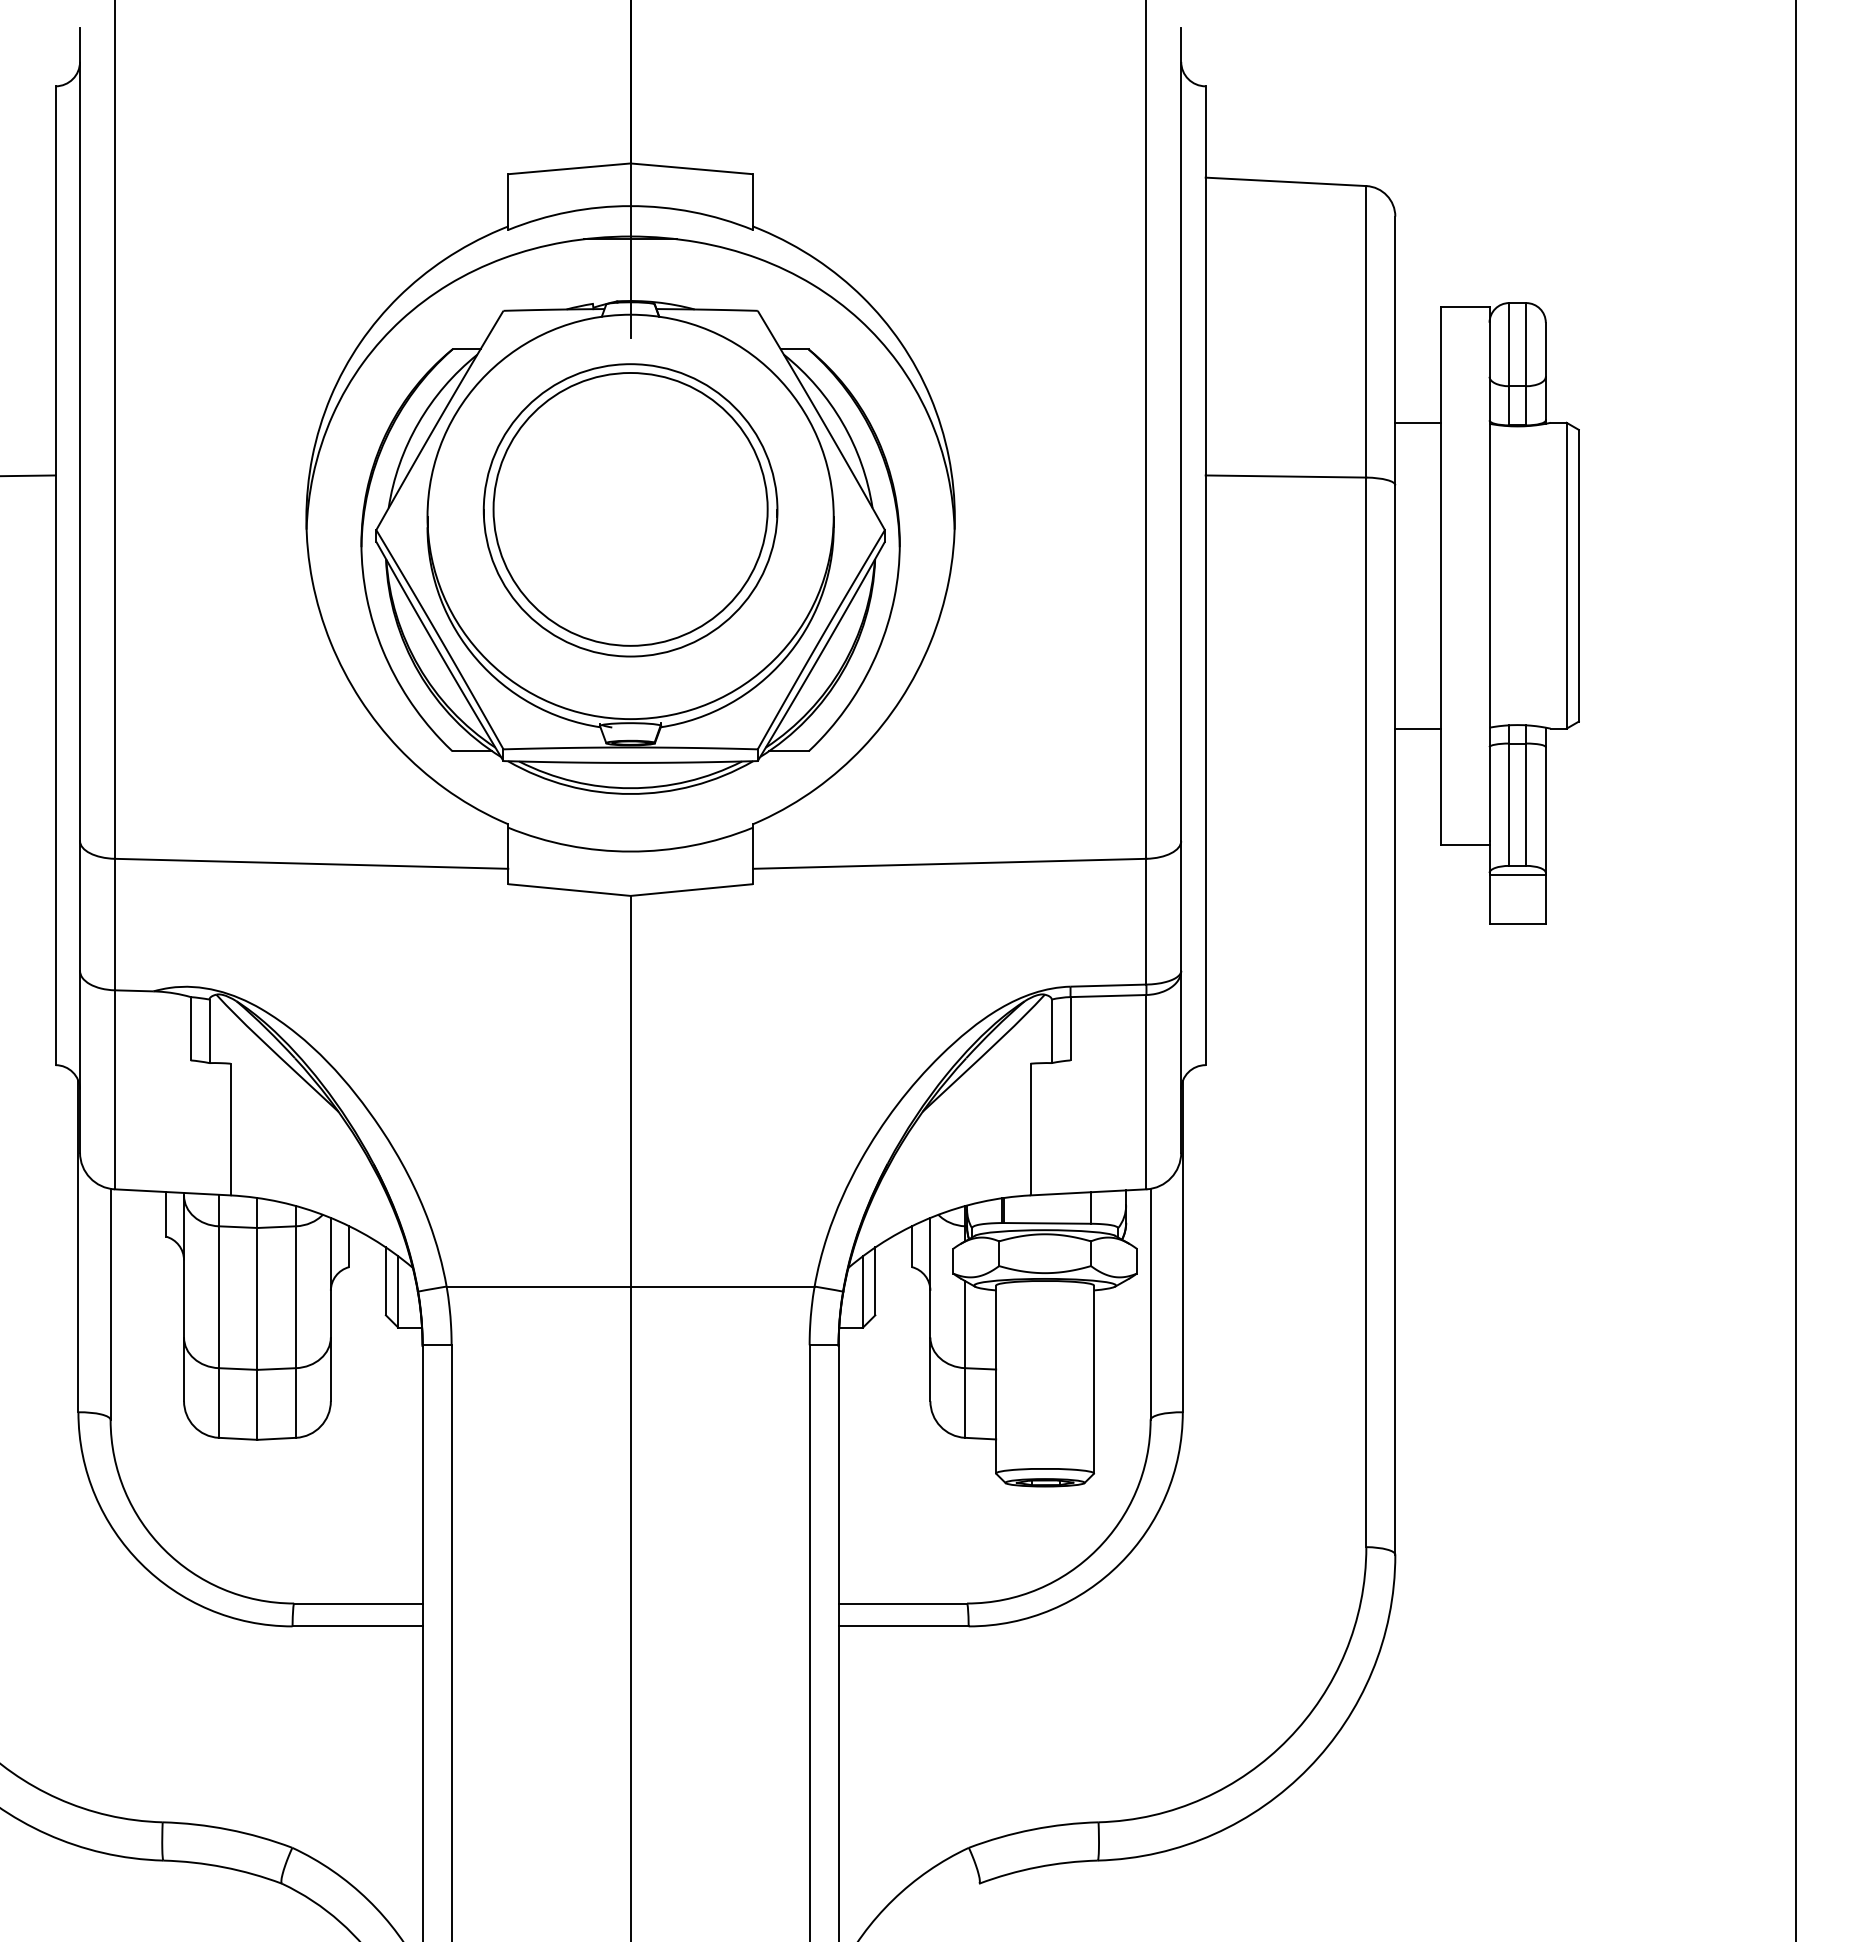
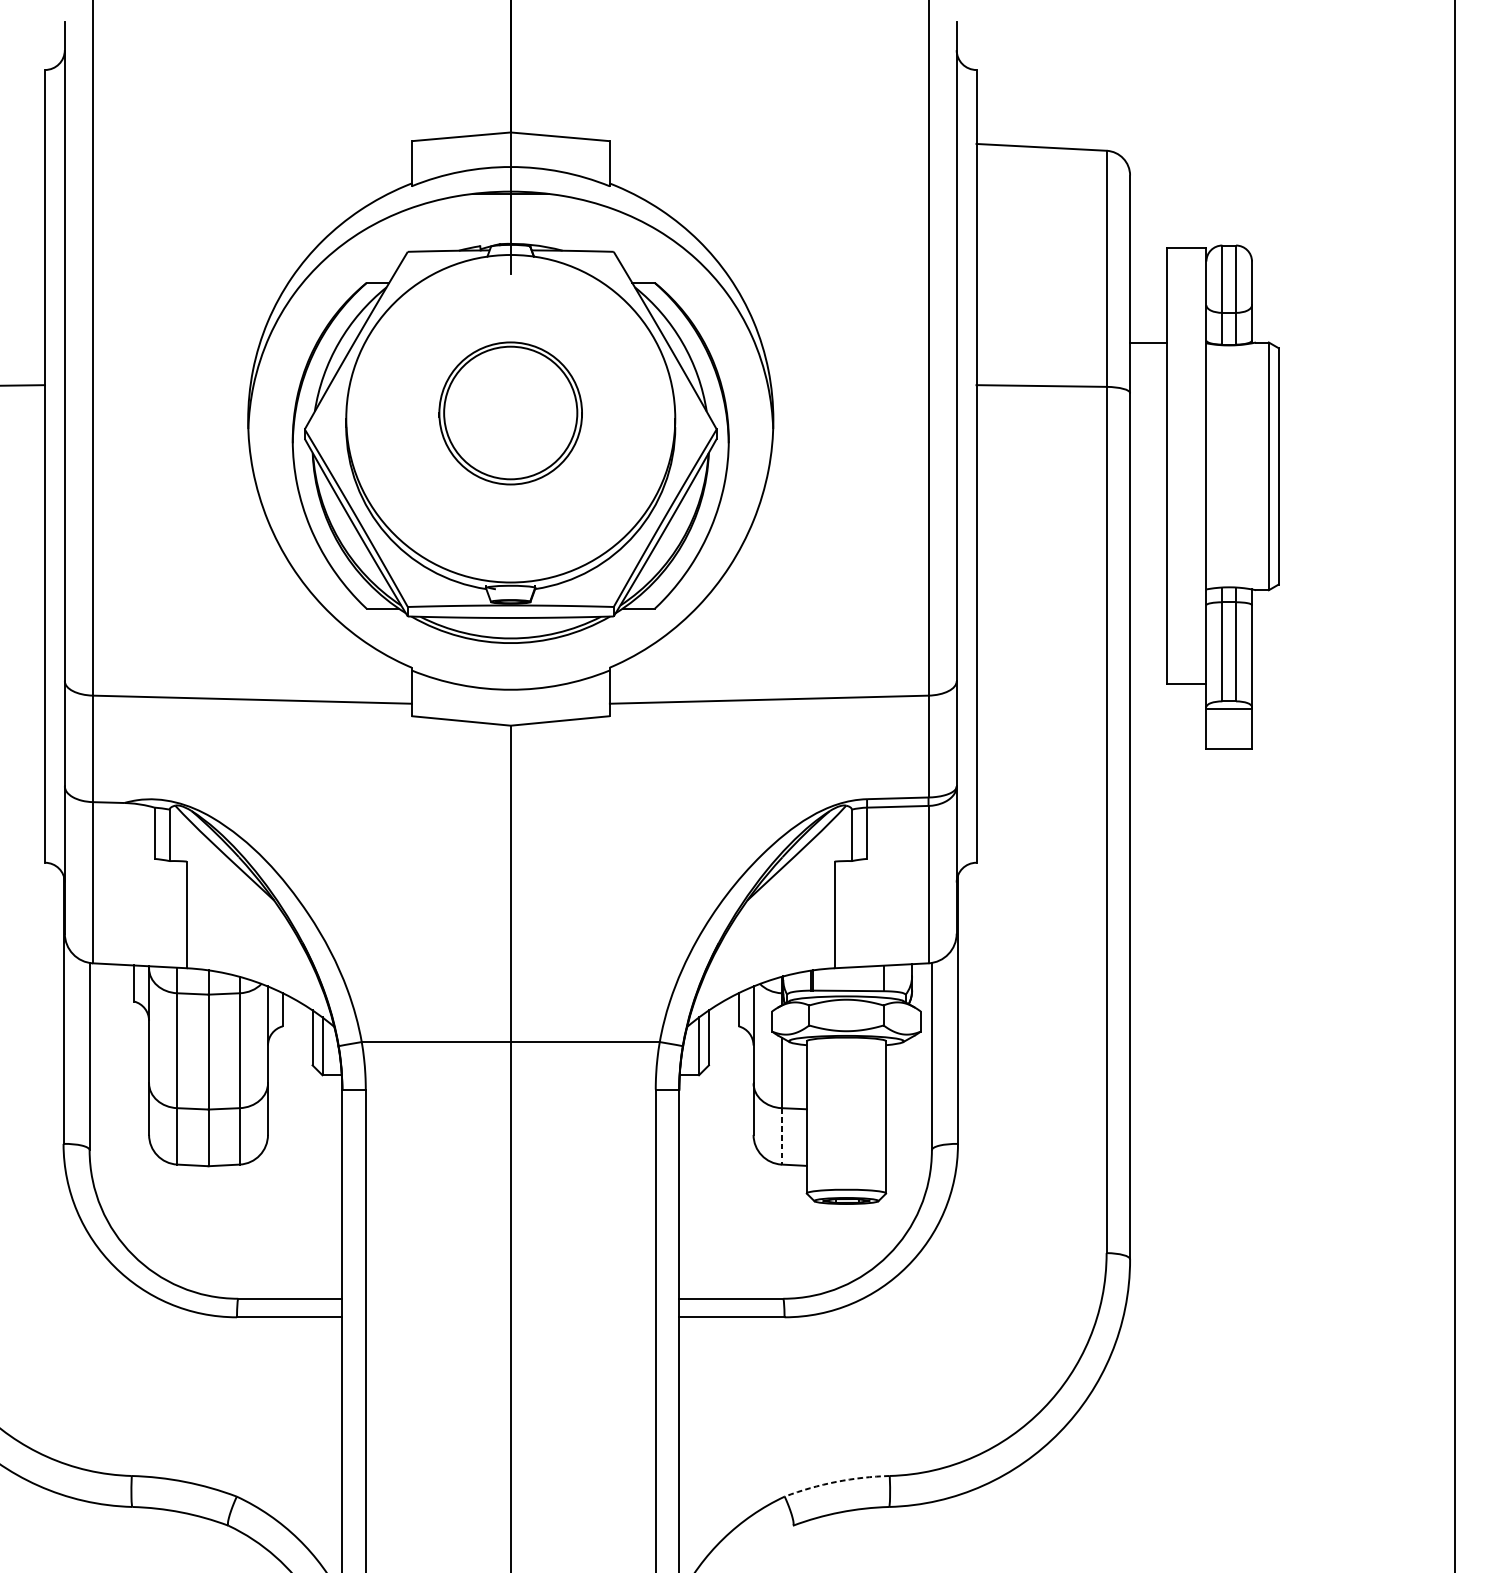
part: (630, 510) -> (510, 413), size x0.6
line: (1417, 728) -> (1148, 590), removed
line: (965, 1403) -> (781, 1136), solid -> dashed
arc: (1032, 1829) -> (836, 1481), solid -> dashed

